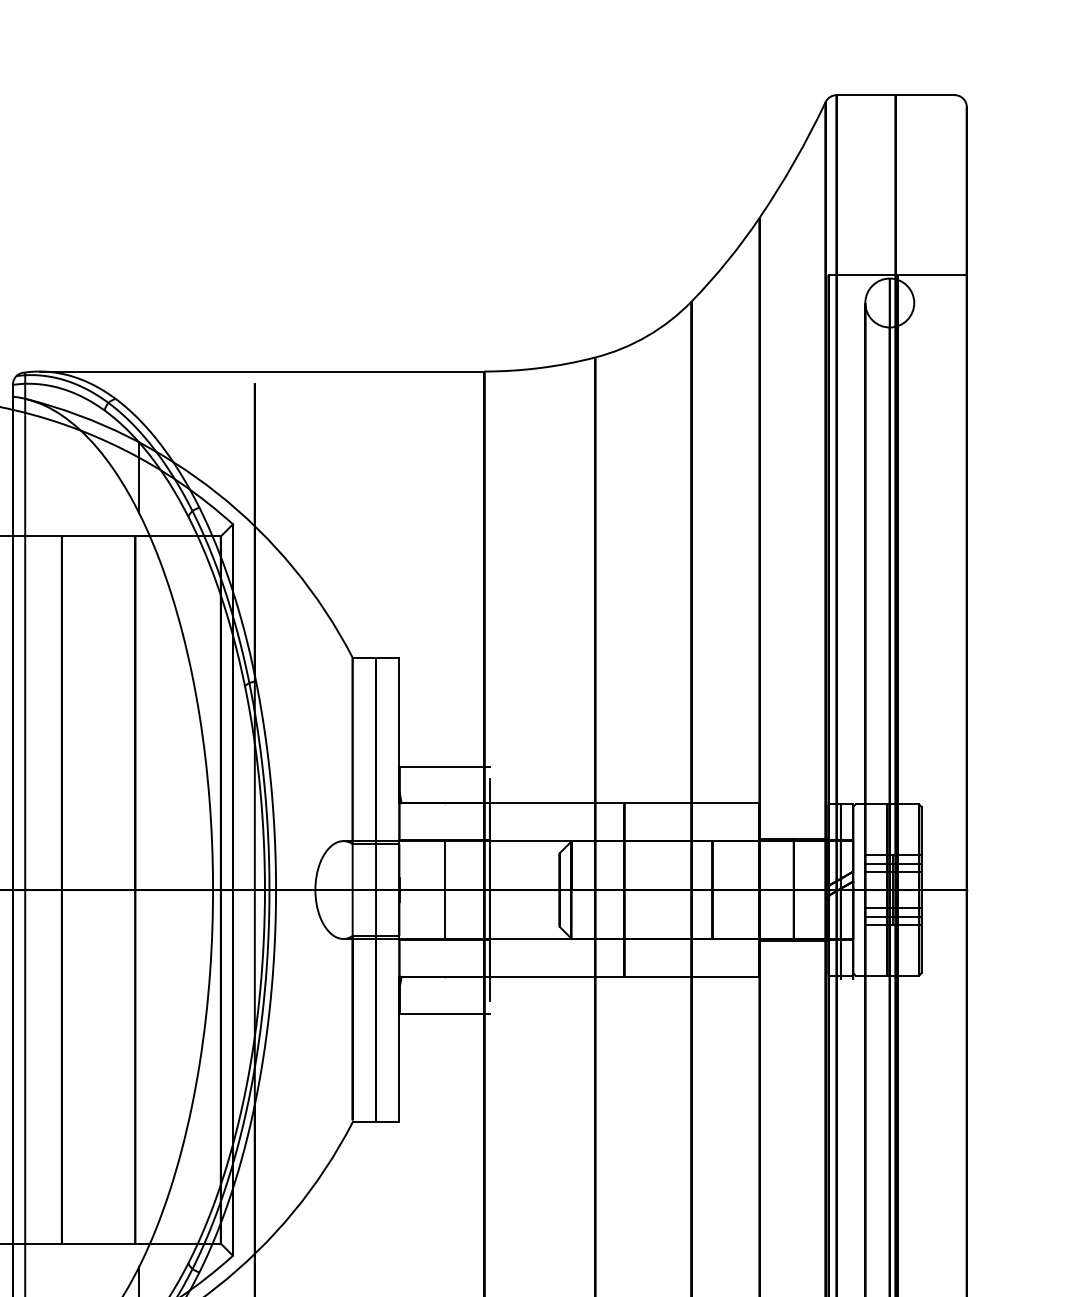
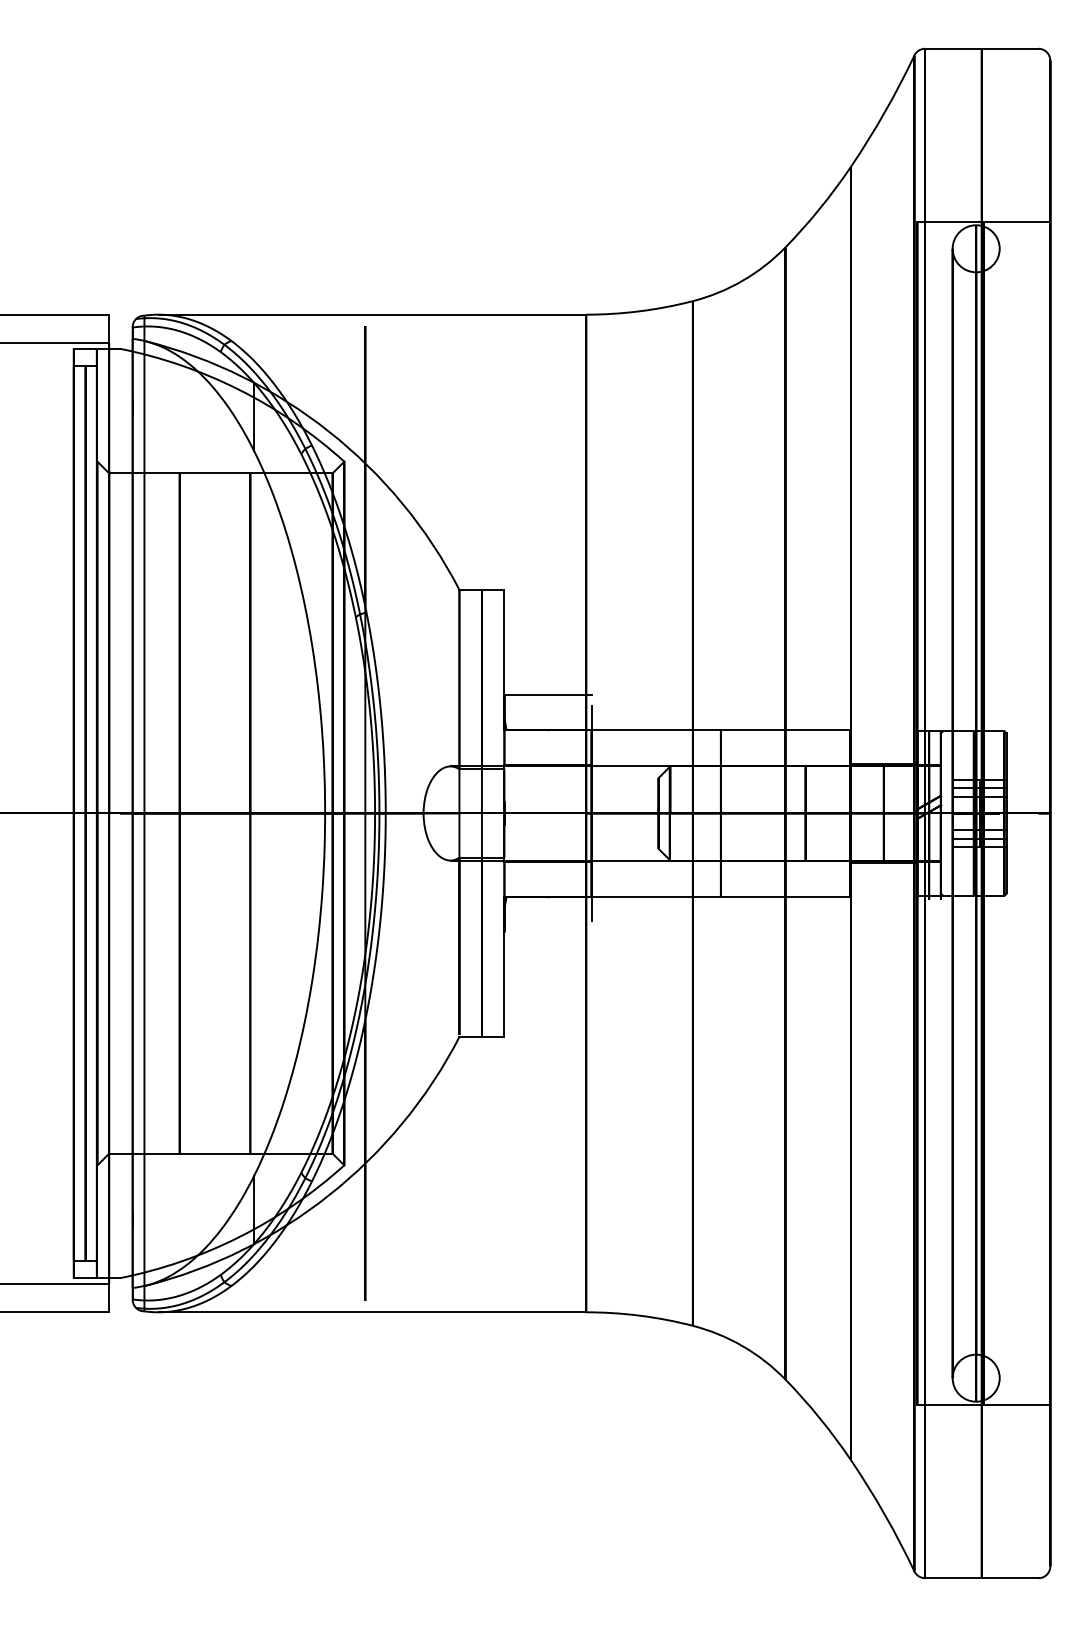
line: (444, 890) -> (547, 813), removed
line: (444, 1013) -> (547, 932), removed

